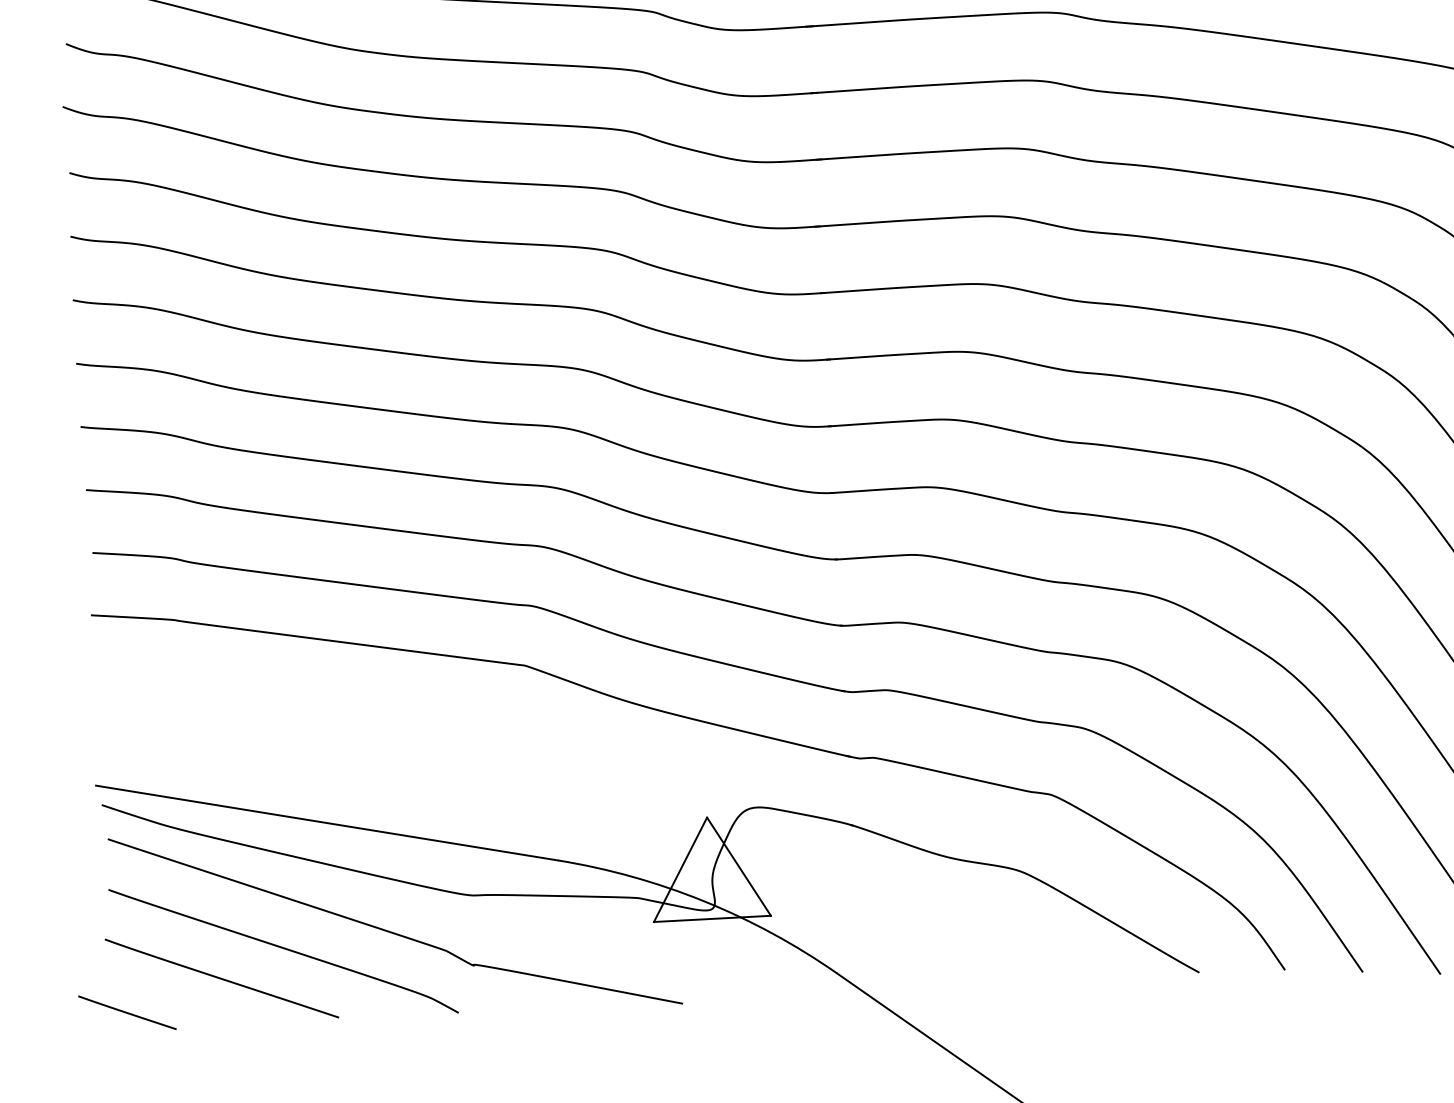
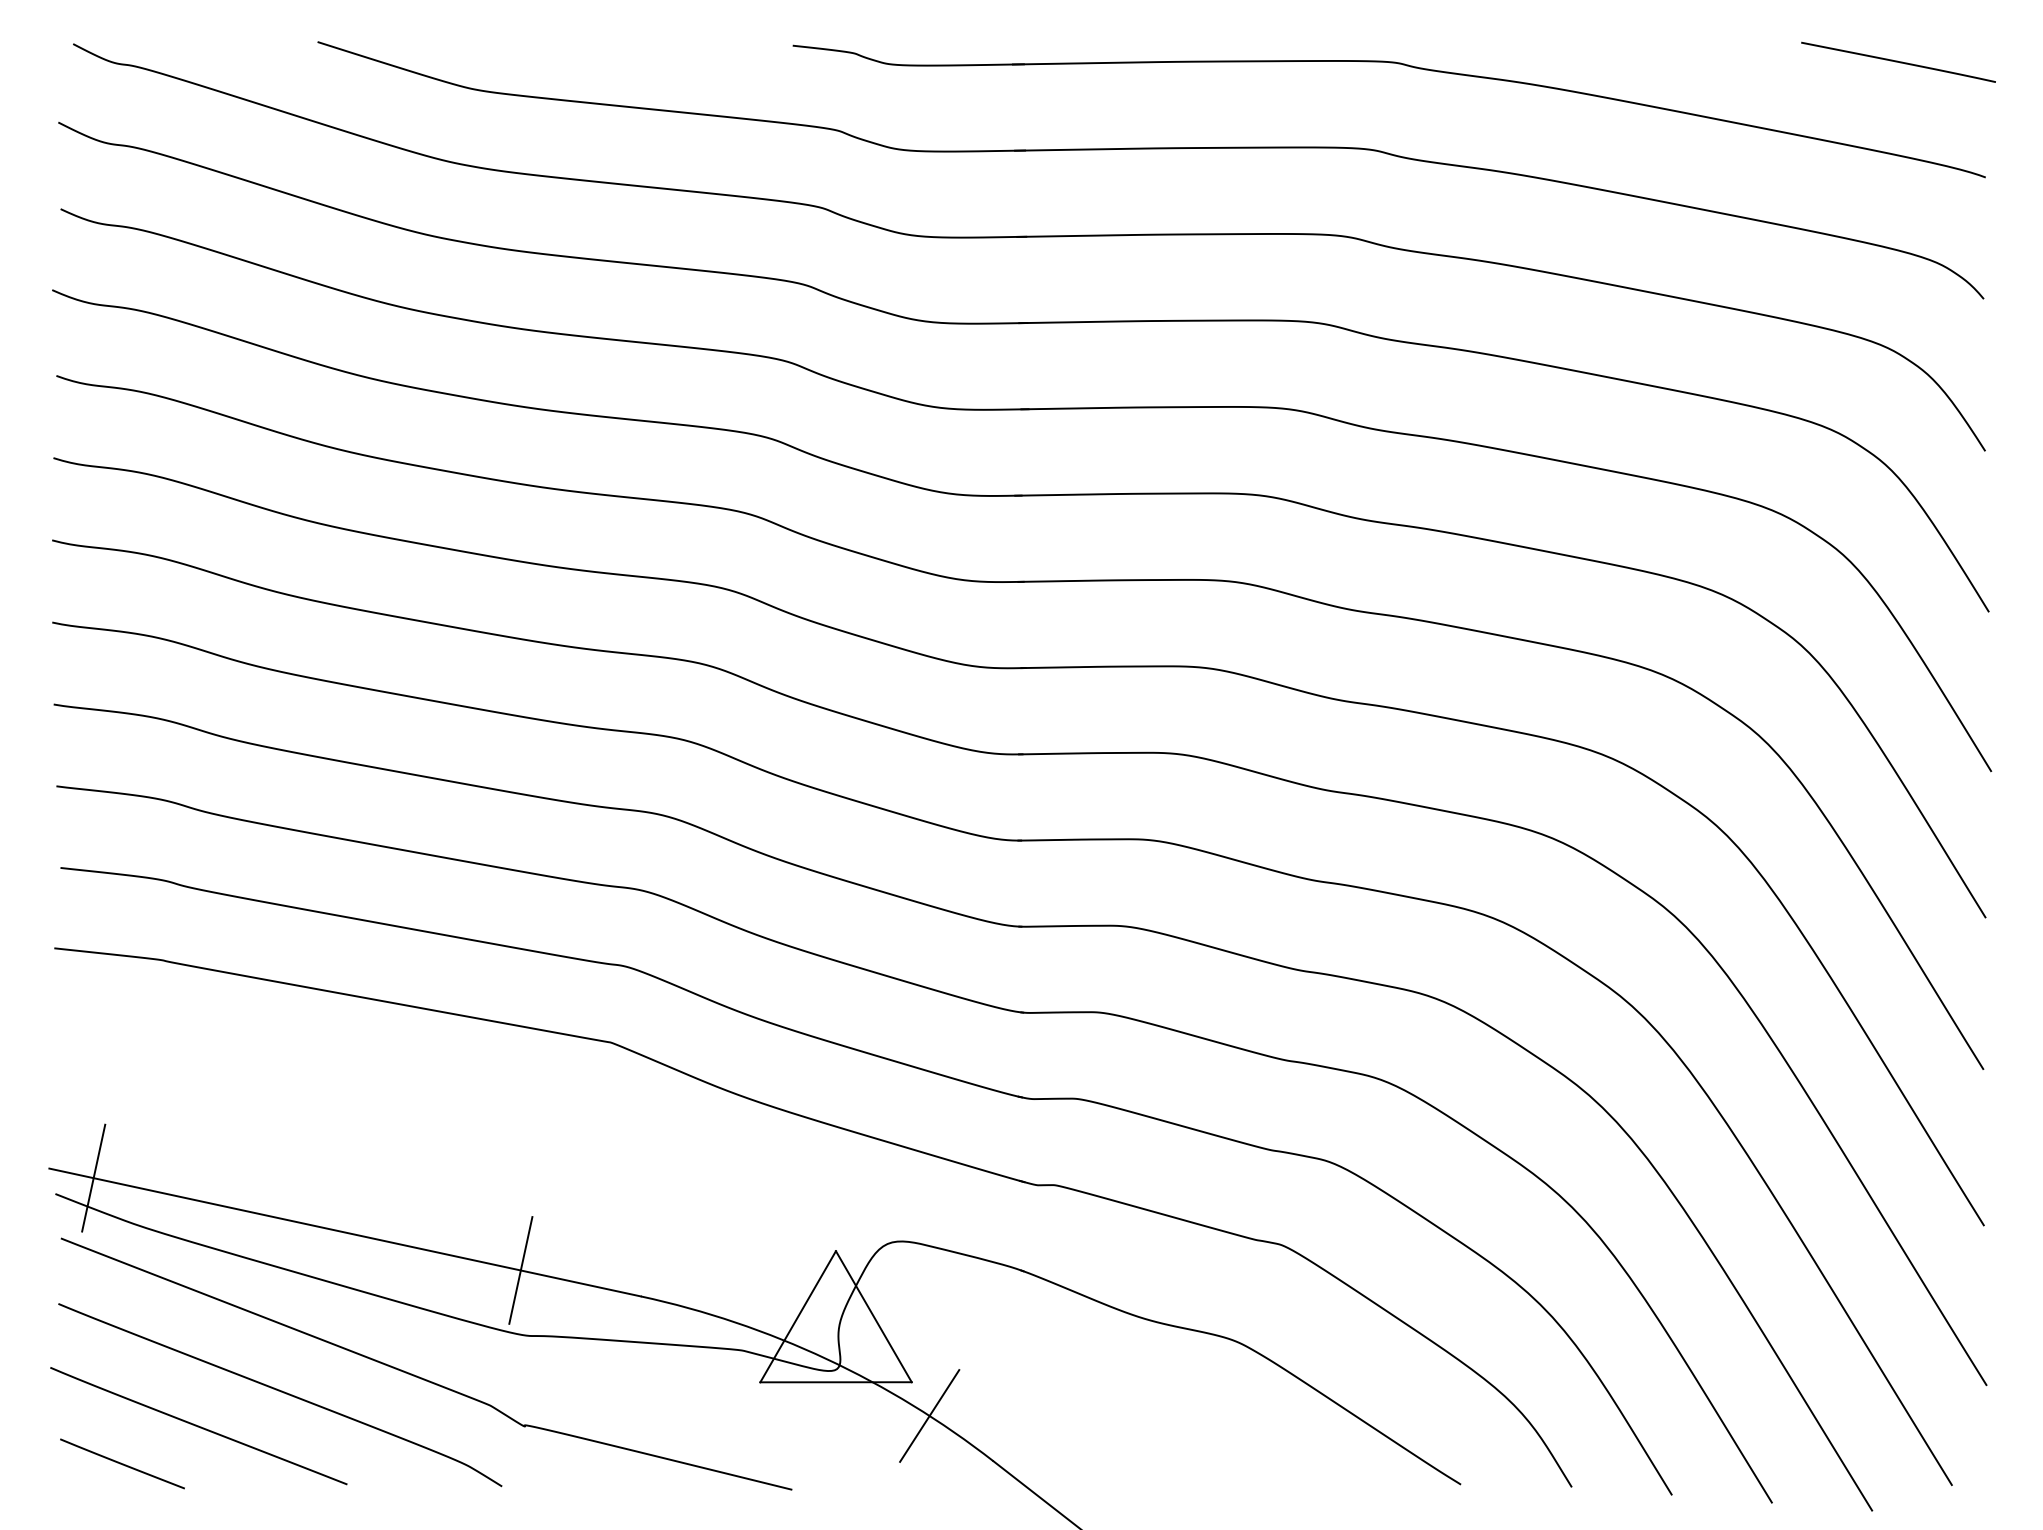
line: (130, 790) -> (93, 1177), added
line: (464, 845) -> (520, 1270), added
line: (785, 940) -> (929, 1415), added
line: (127, 1012) -> (122, 1463), moved

